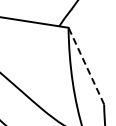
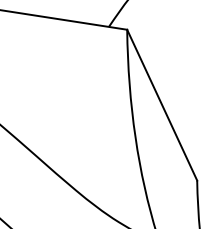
line: (86, 65) -> (162, 103), dashed -> solid

